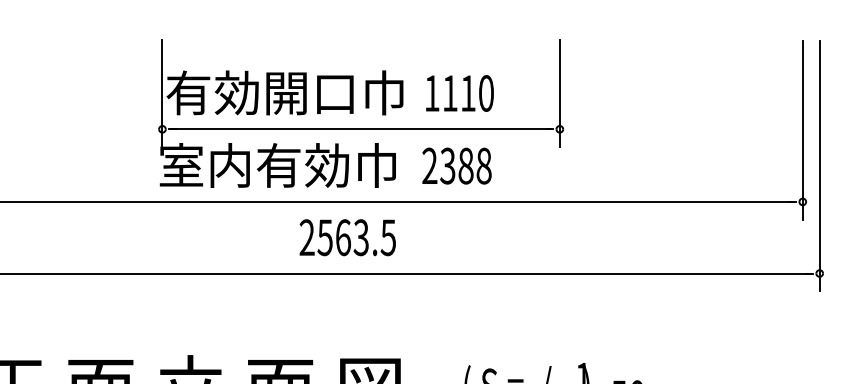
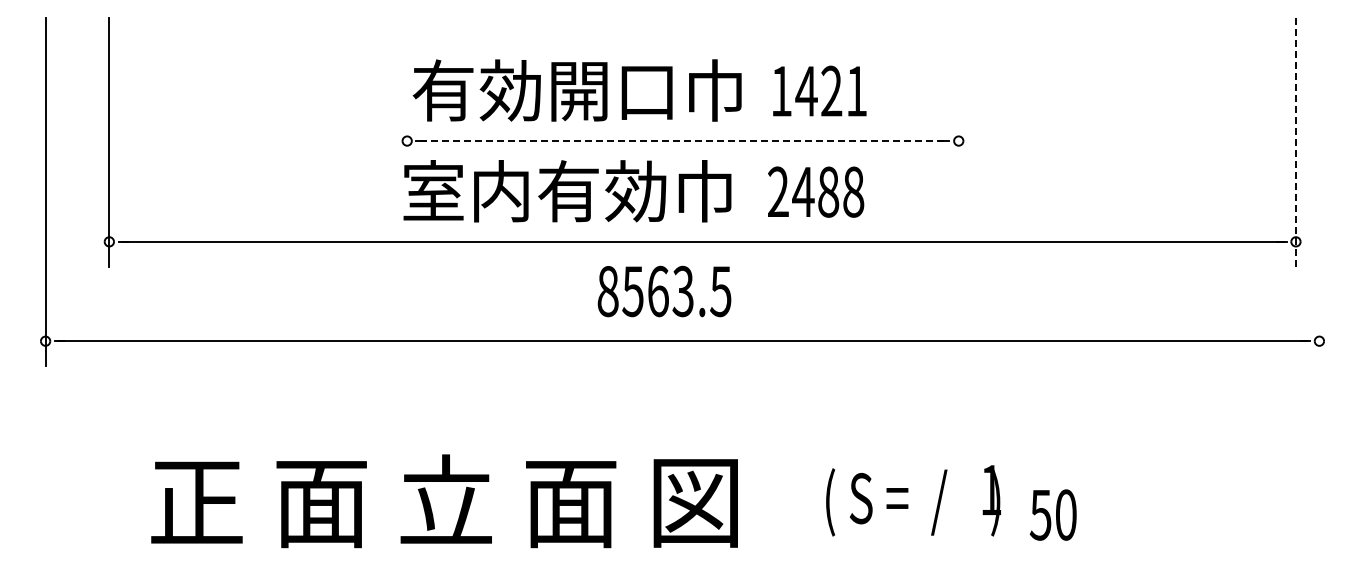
line: (162, 92) -> (407, 90), removed
text: (468, 92) -> (831, 90), 1110 -> 1421
line: (559, 92) -> (958, 90), removed
line: (361, 129) -> (683, 141), solid -> dashed
line: (802, 130) -> (1295, 142), solid -> dashed
text: (447, 165) -> (803, 191), 2388 -> 2488
line: (819, 166) -> (1319, 192), removed
text: (306, 237) -> (607, 291), 2563.5 -> 8563.5

